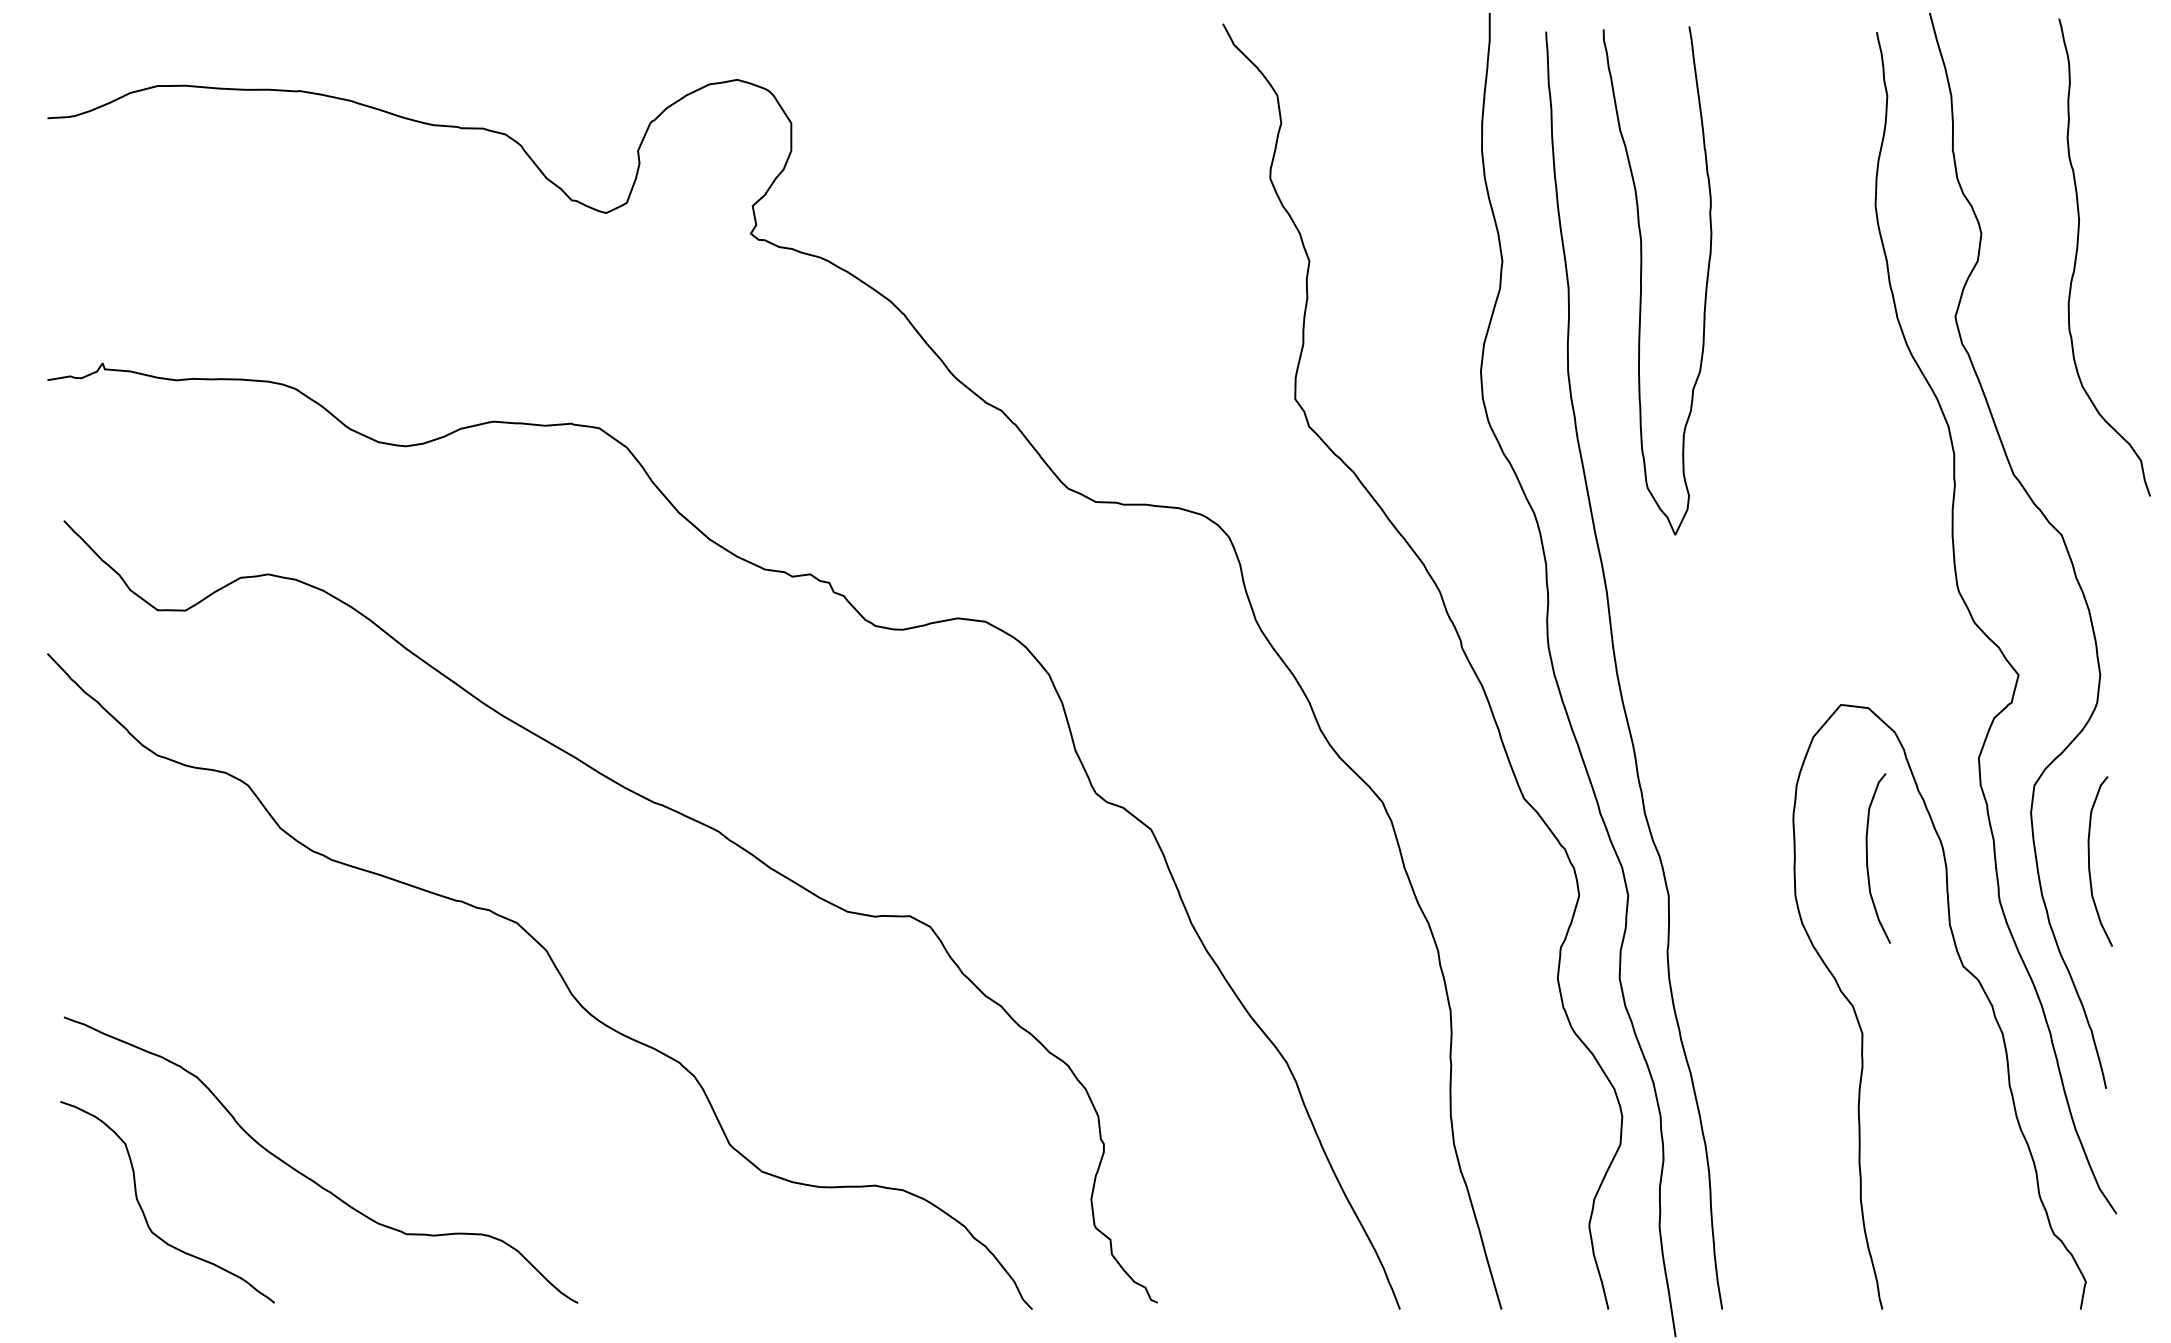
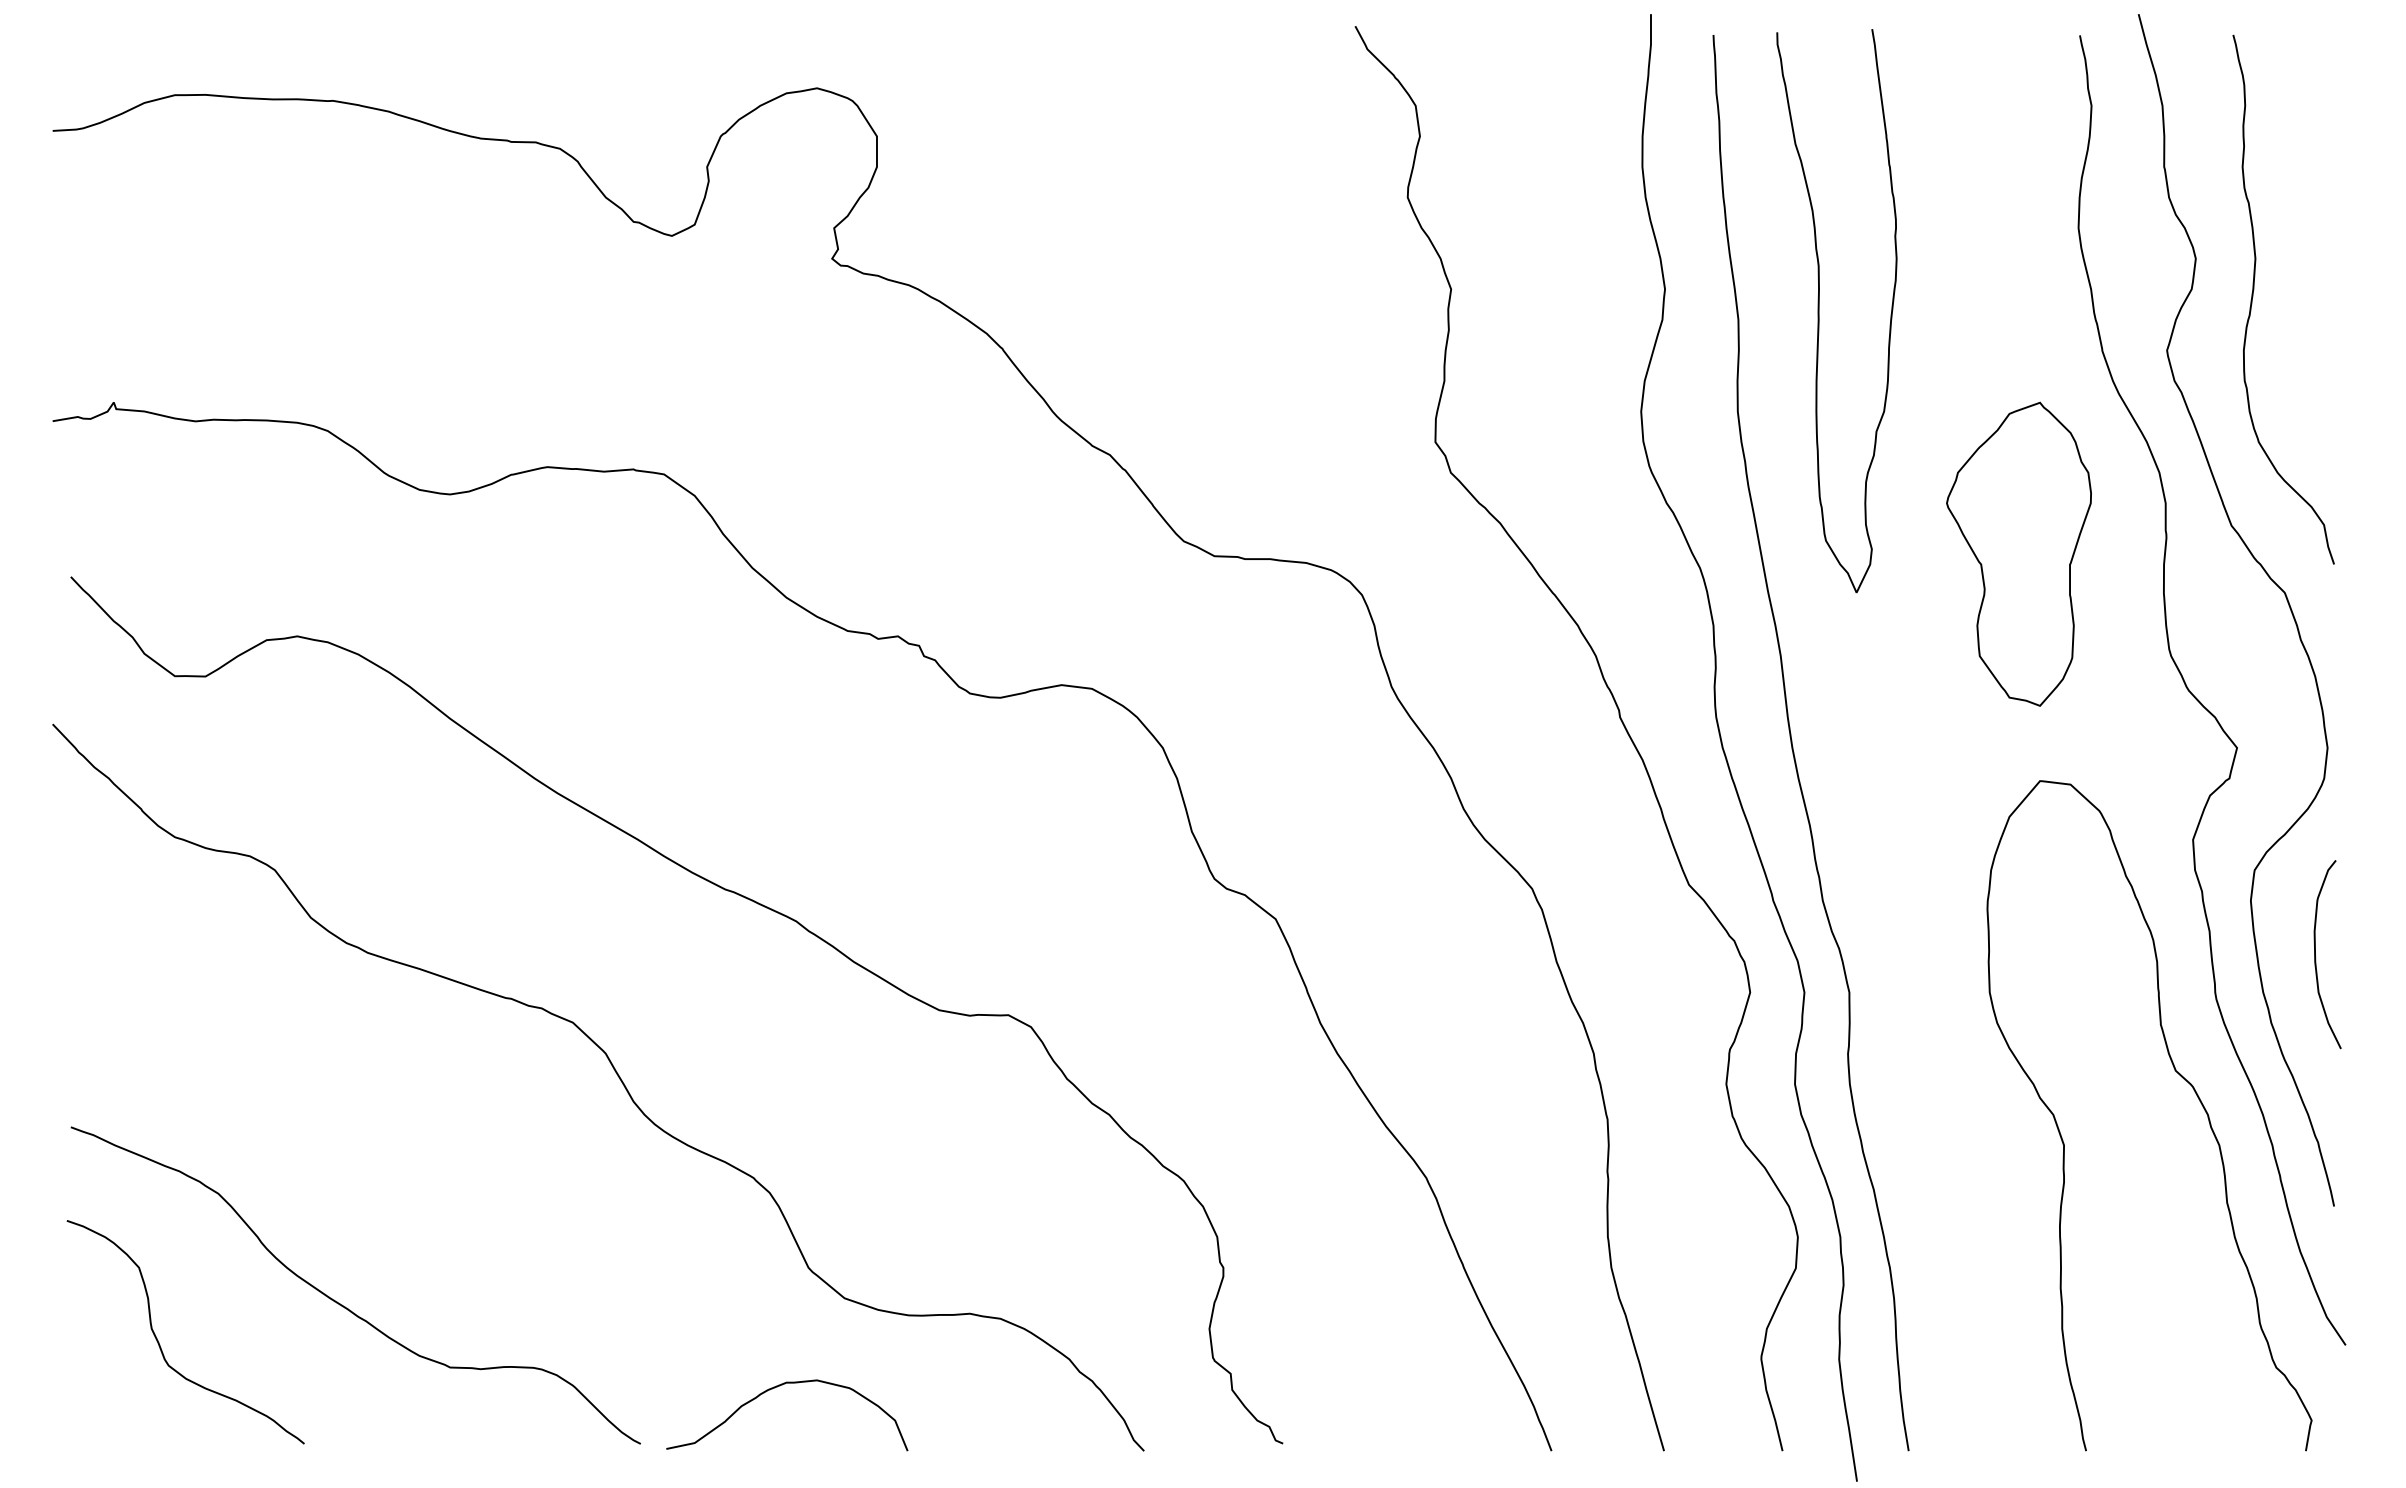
curve: (2077, 255) -> (2253, 297), moved
part: (1821, 499) -> (2018, 553), added
curve: (1867, 858) -> (2069, 951), removed
curve: (701, 1252) -> (777, 1387), added

